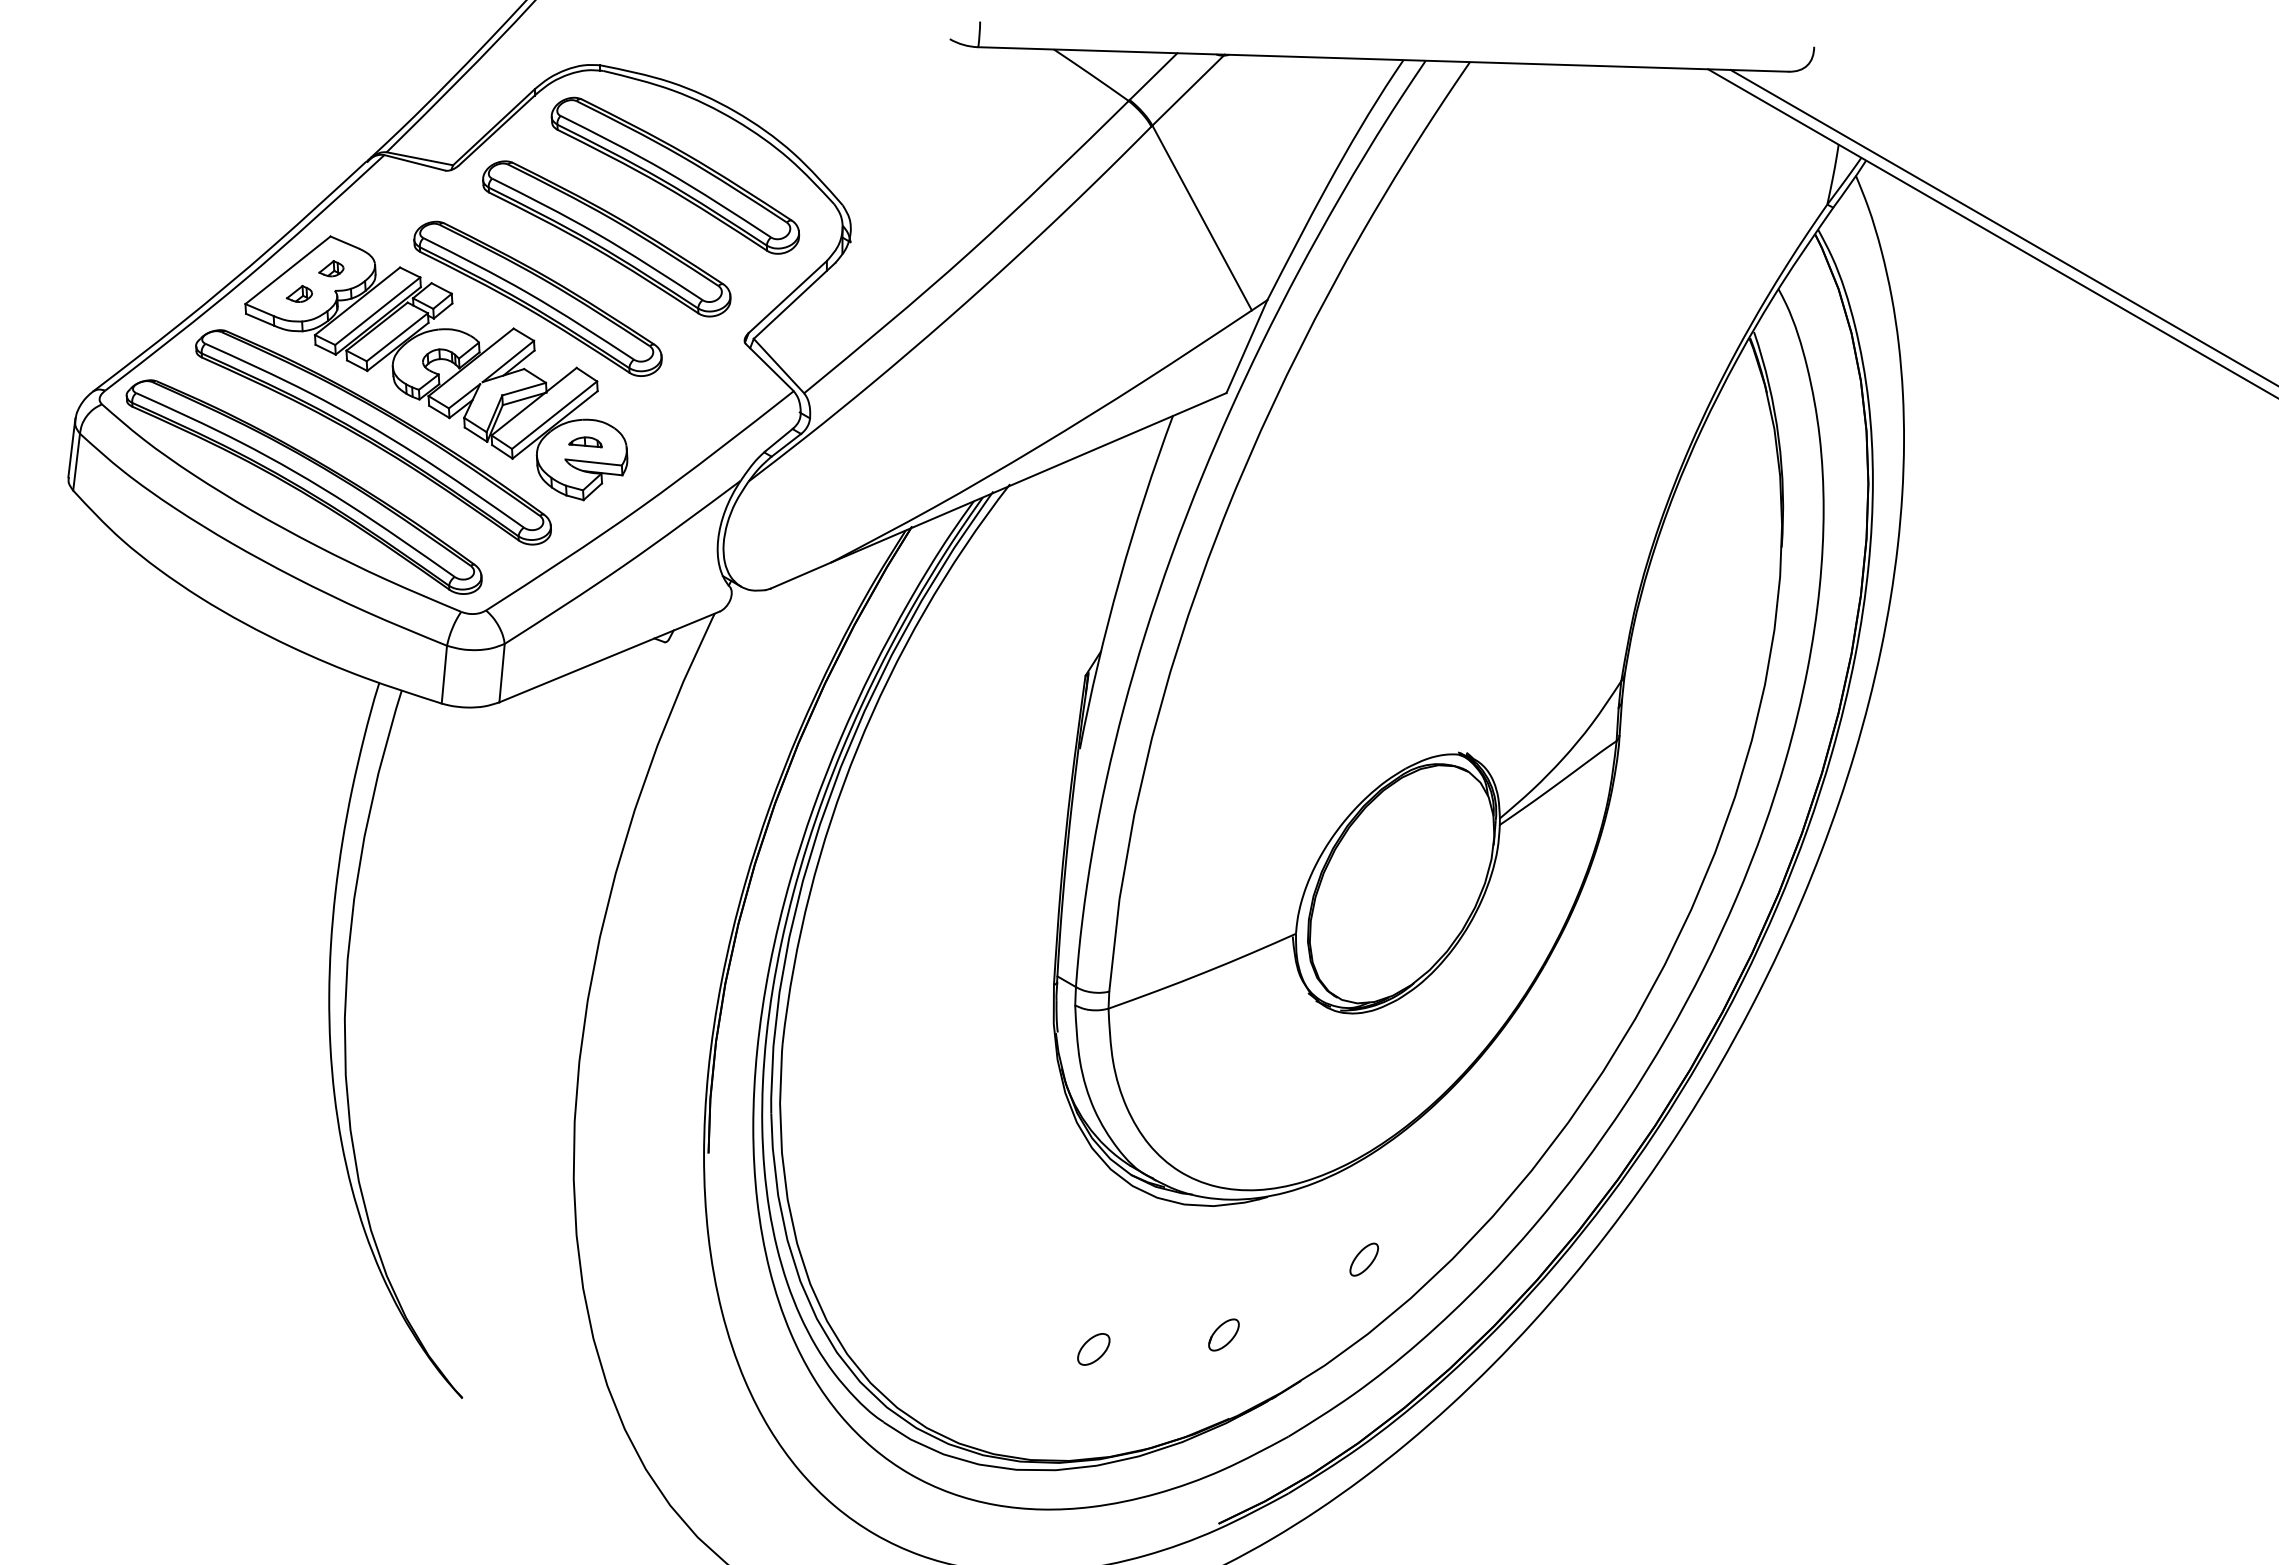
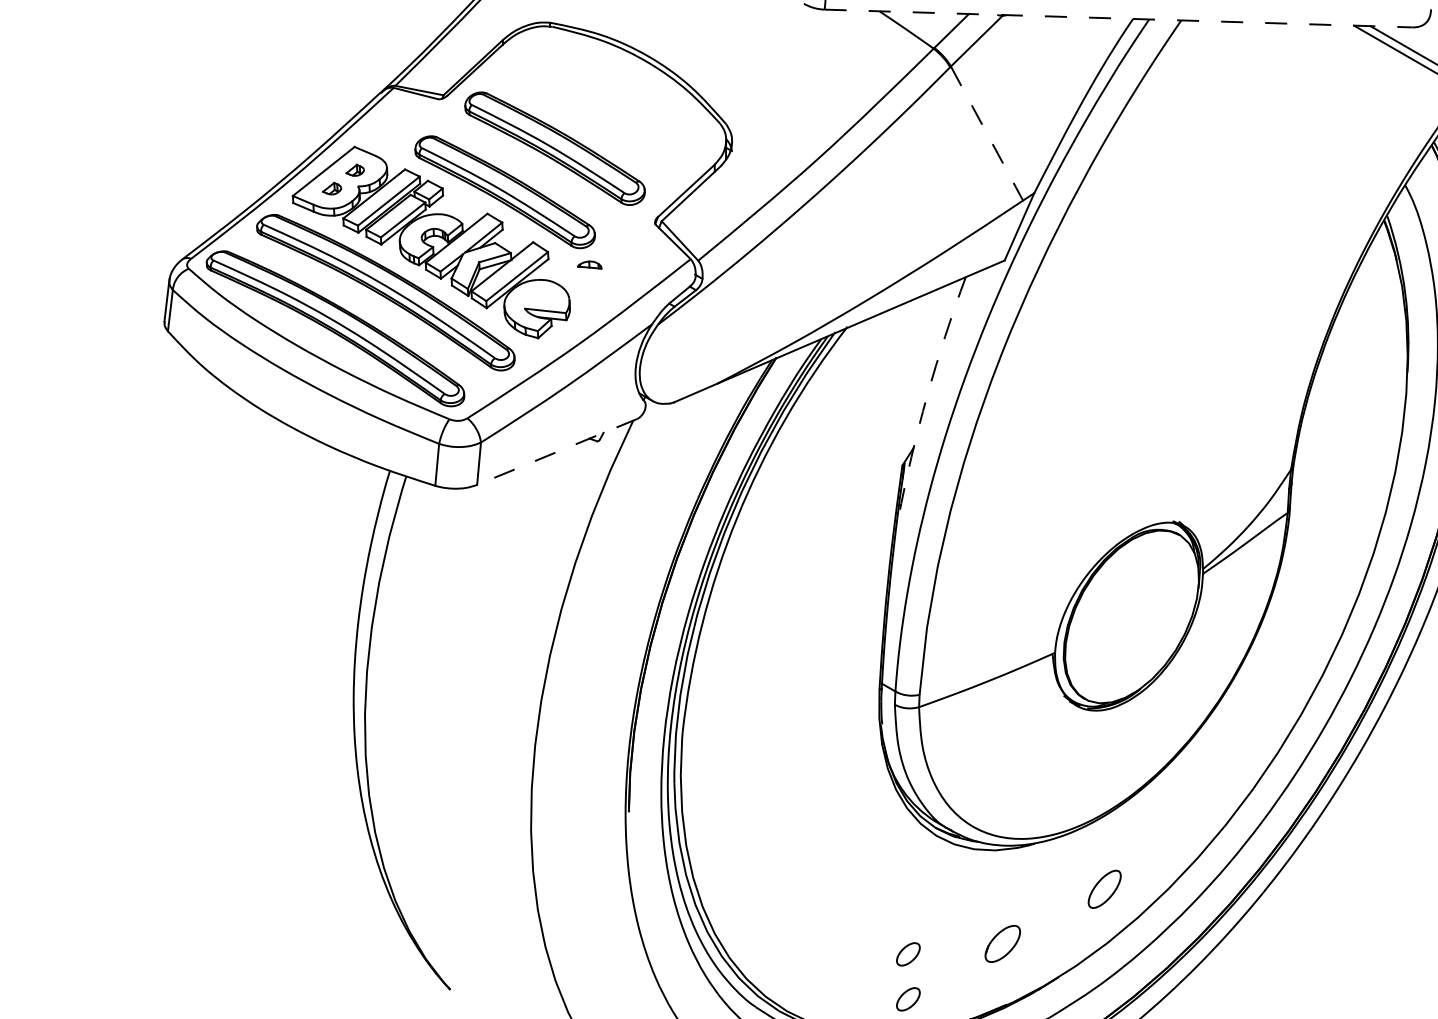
line: (1383, 59) -> (1118, 18), solid -> dashed
part: (675, 175) -> (604, 102), removed
line: (1202, 218) -> (987, 133), solid -> dashed
part: (585, 442) -> (589, 265), moved
arc: (1119, 580) -> (927, 396), solid -> dashed
line: (609, 657) -> (557, 452), solid -> dashed
part: (1363, 1259) -> (1104, 889), size x1.6
part: (1223, 1334) -> (1002, 943), size x1.6
part: (1093, 1411) -> (908, 999), added

